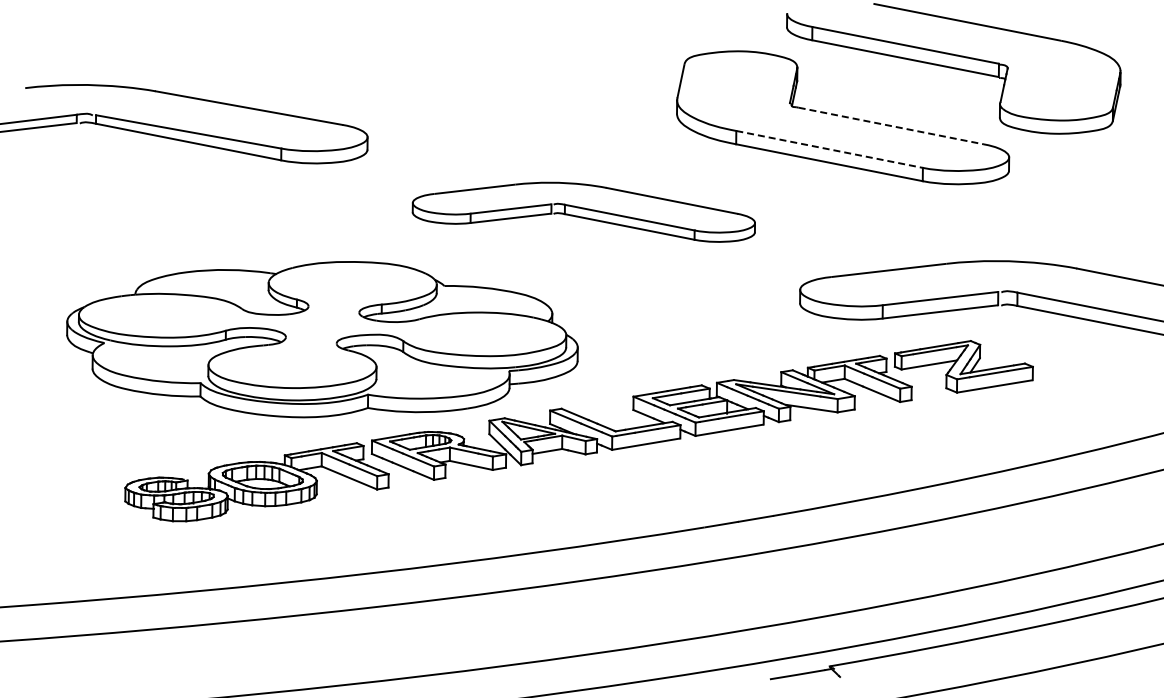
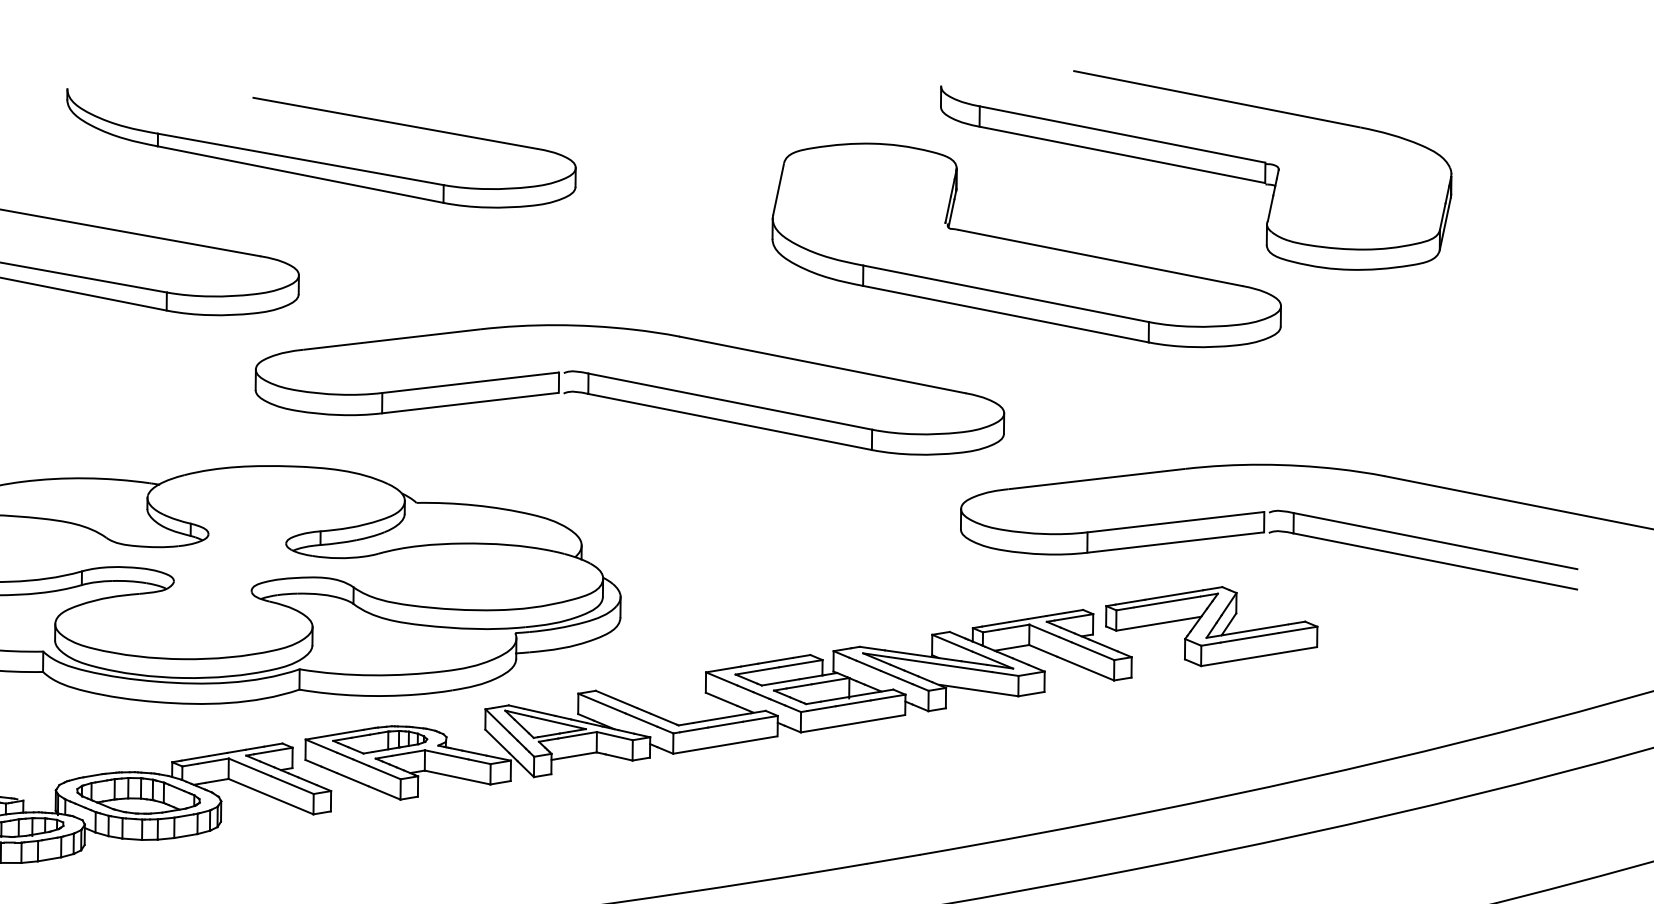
part: (380, 62) -> (318, 160), added
line: (891, 126) -> (1100, 258), dashed -> solid
line: (830, 149) -> (1007, 293), dashed -> solid
part: (583, 212) -> (629, 390), size x1.43

